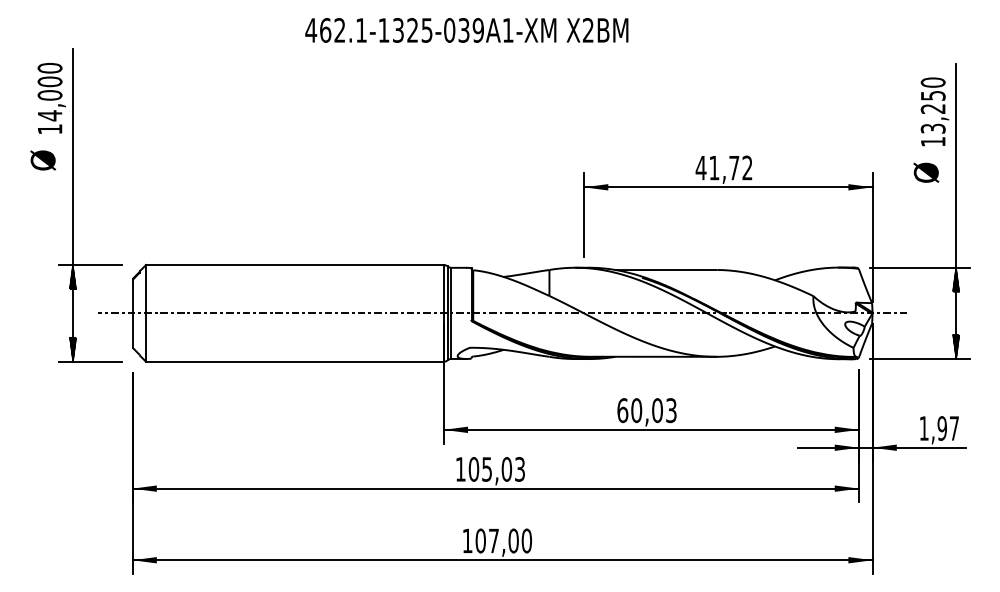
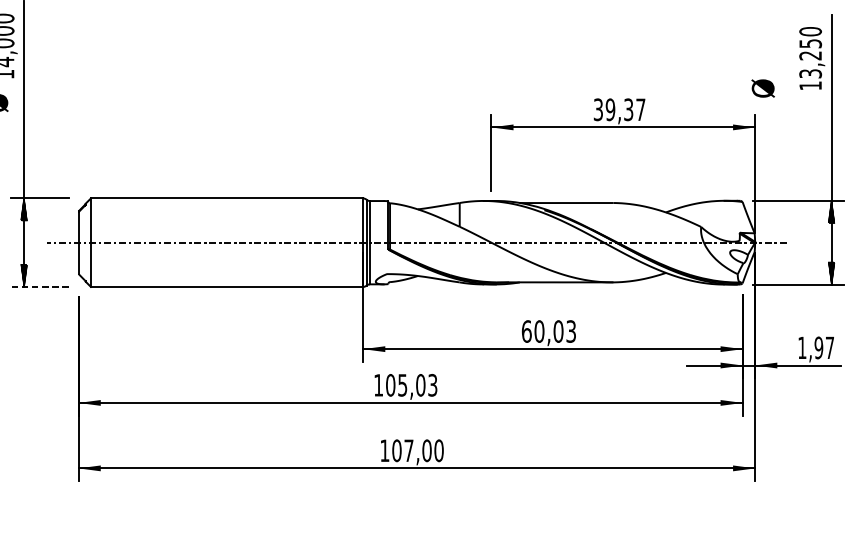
text: (723, 167) -> (618, 109), 41,72 -> 39,37
text: (926, 172) -> (763, 88), moved
line: (89, 361) -> (39, 286), solid -> dashed

